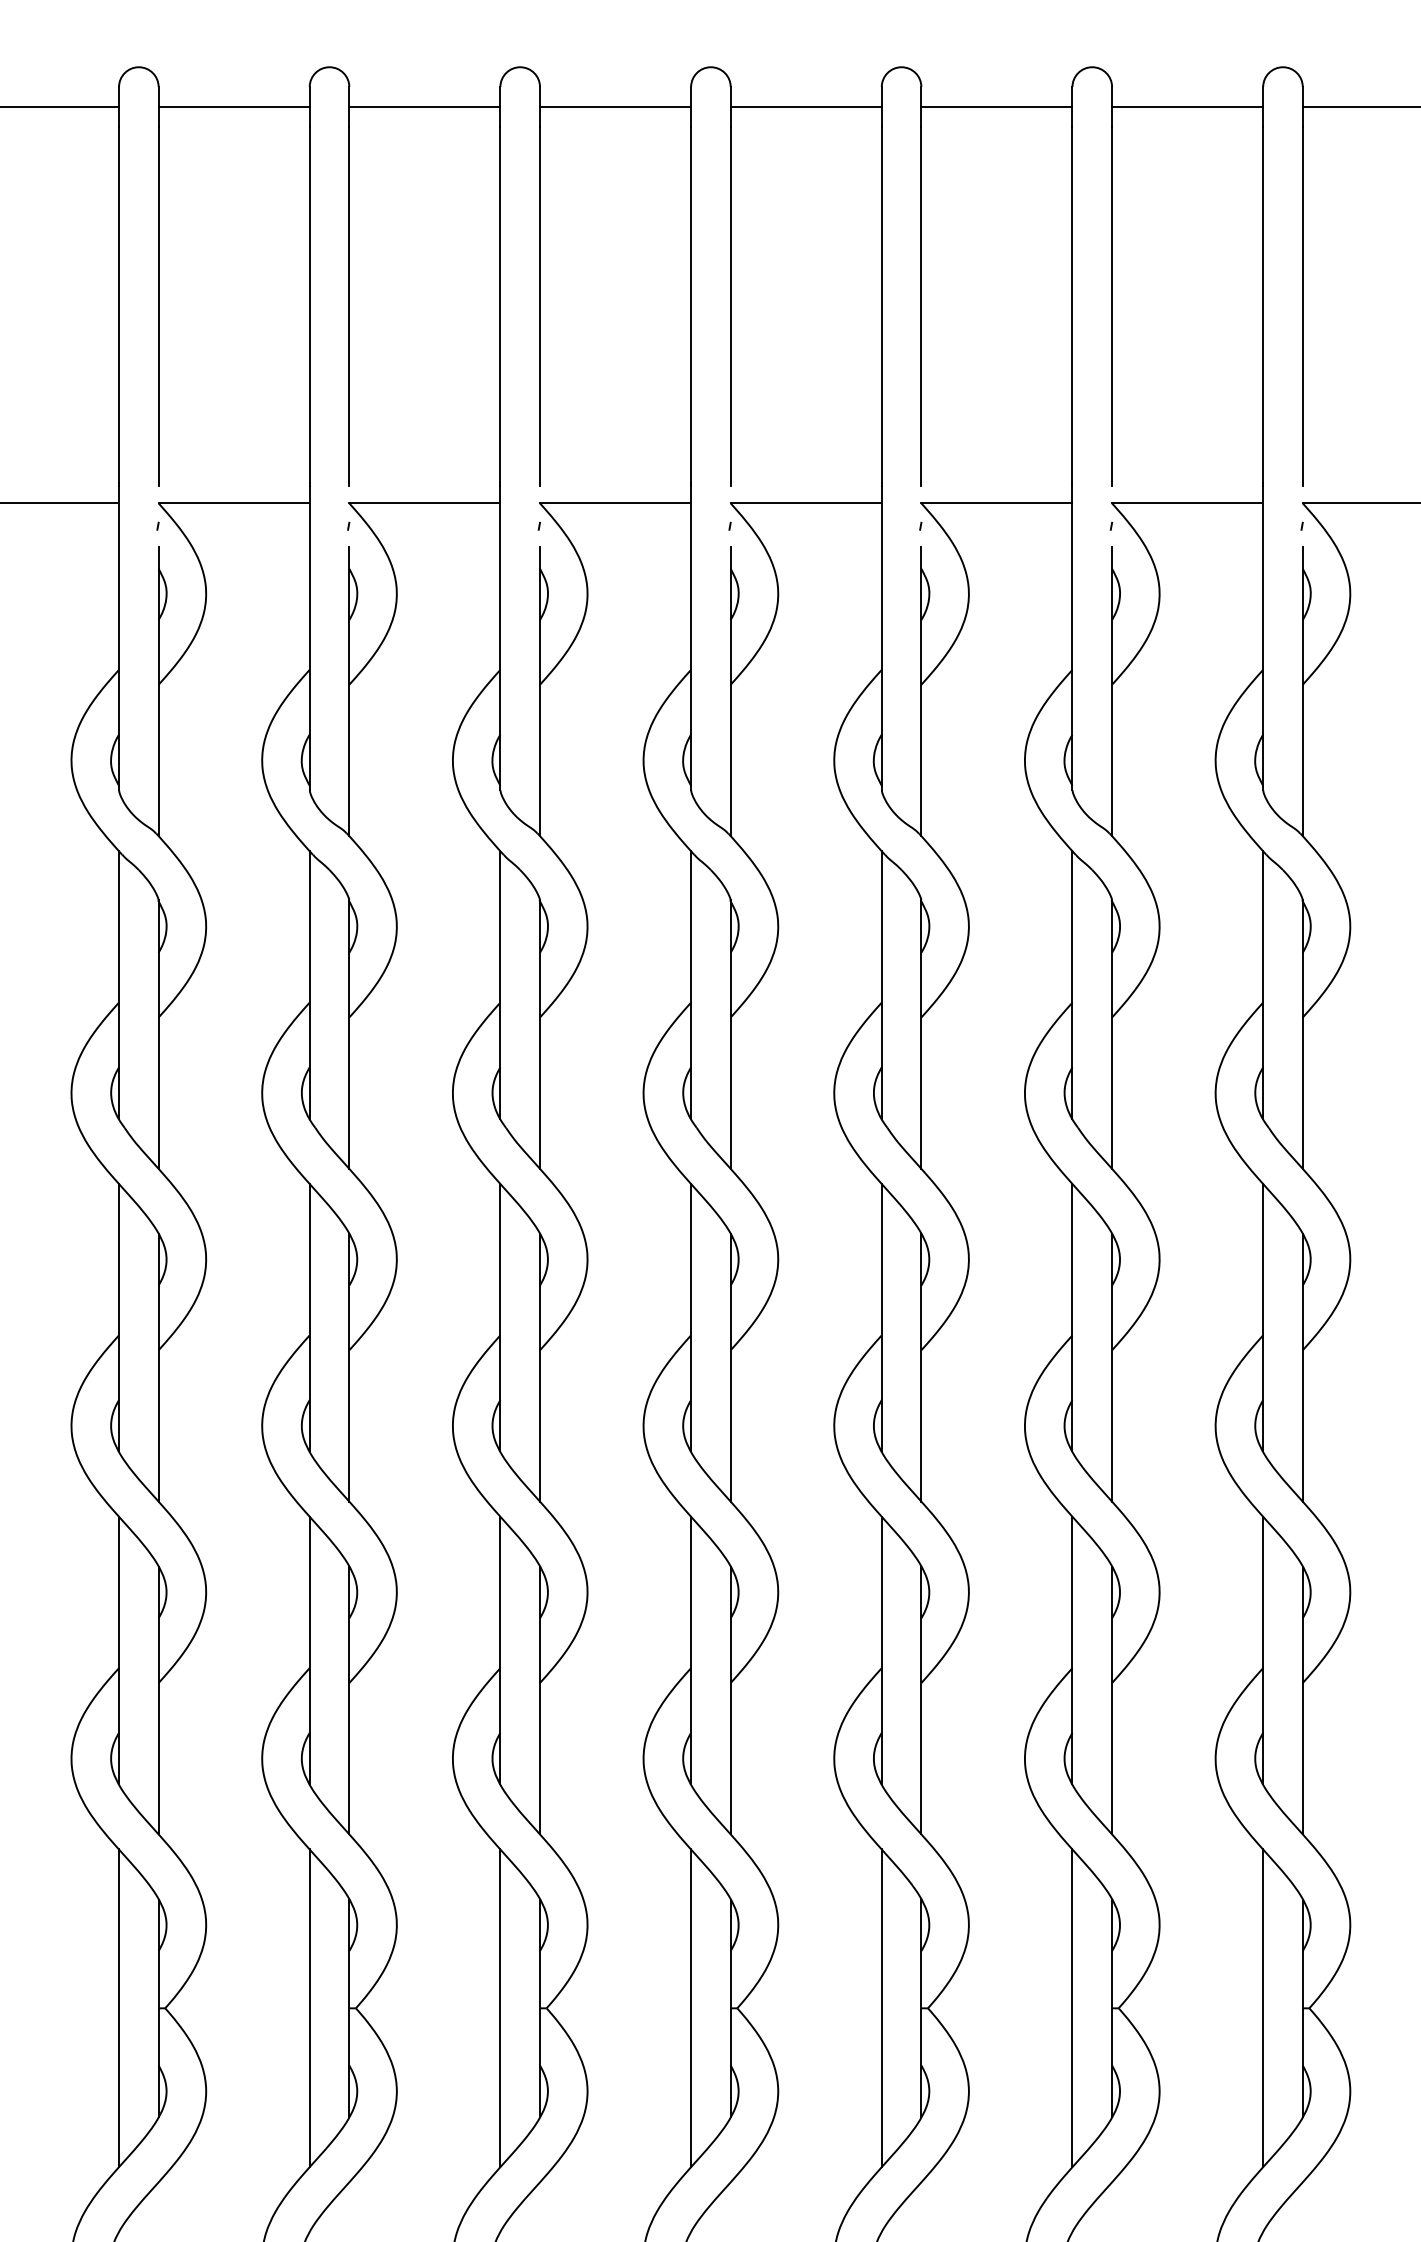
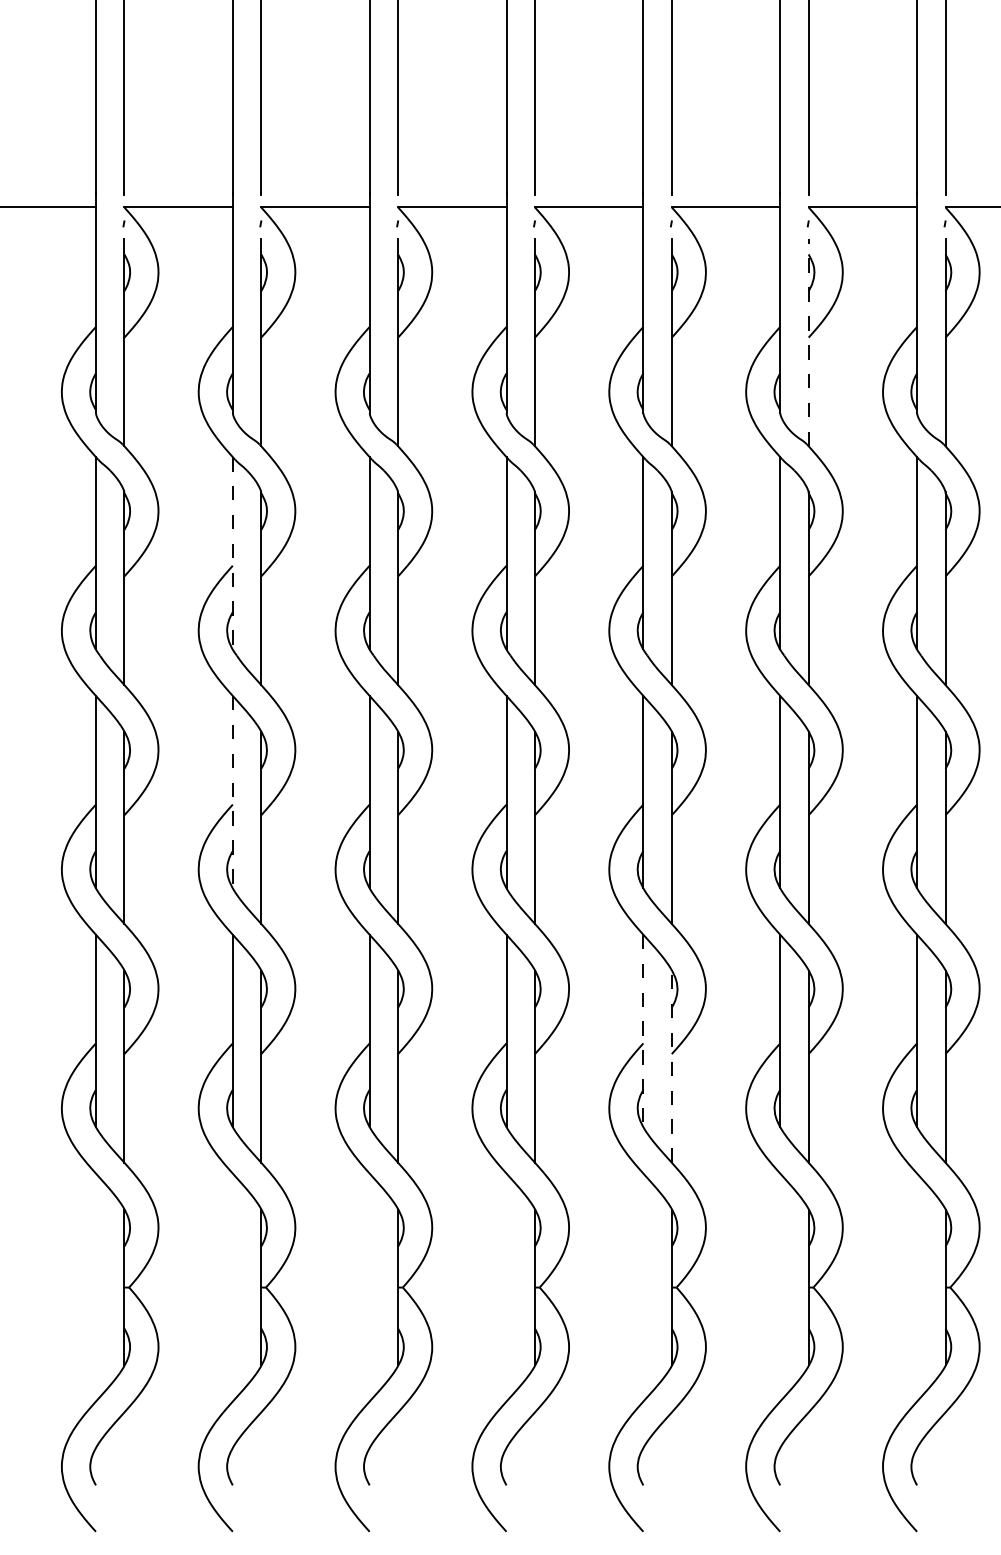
line: (1112, 691) -> (808, 342), solid -> dashed
line: (309, 984) -> (232, 552), solid -> dashed
line: (309, 1317) -> (232, 791), solid -> dashed
line: (881, 1650) -> (643, 1030), solid -> dashed
line: (921, 1700) -> (671, 1066), solid -> dashed
line: (119, 2008) -> (96, 1287), removed
line: (309, 2008) -> (232, 1287), removed
line: (500, 2008) -> (369, 1287), removed
line: (691, 2008) -> (506, 1287), removed
line: (881, 2008) -> (643, 1287), removed
line: (1072, 2008) -> (780, 1287), removed
line: (1263, 2008) -> (917, 1287), removed

